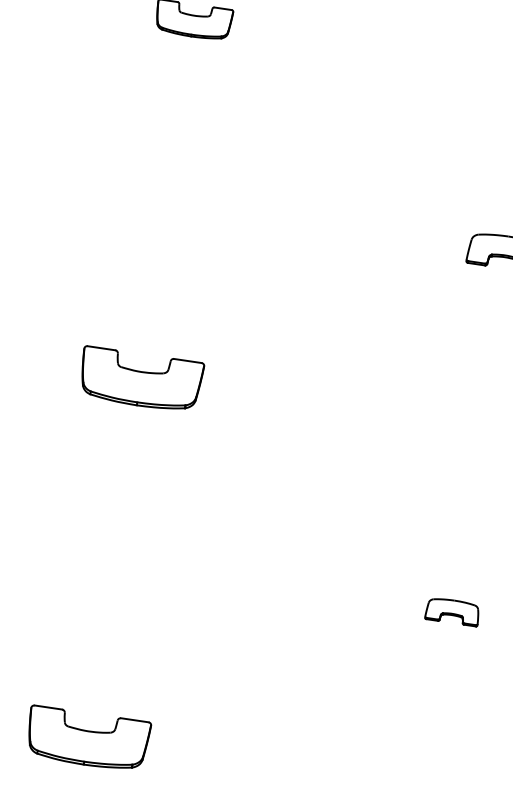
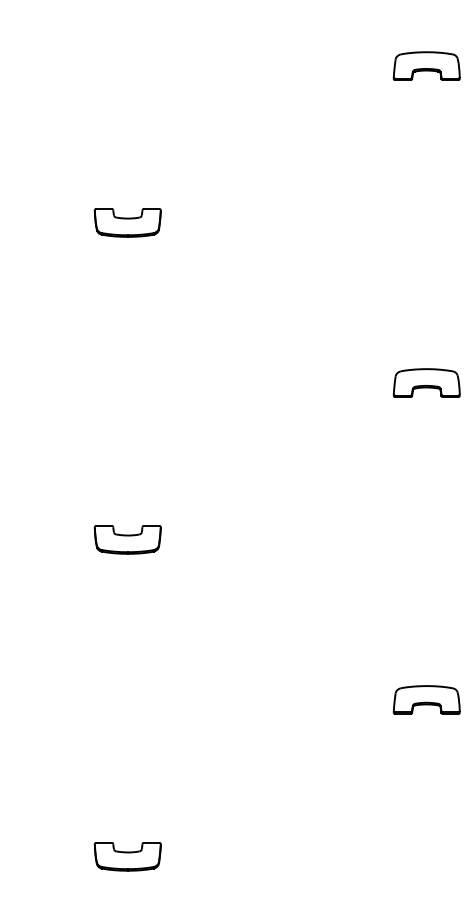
part: (140, 379) -> (127, 539), size x0.62
part: (452, 611) -> (426, 699), size x1.43
part: (87, 739) -> (127, 856), size x0.62

